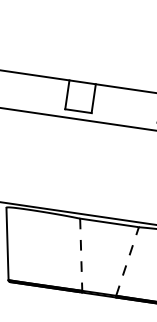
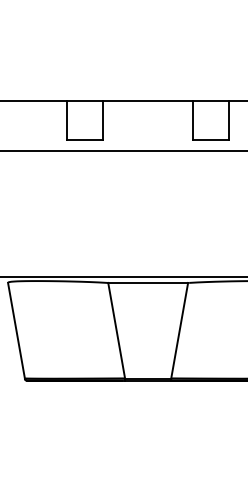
line: (81, 254) -> (116, 330), dashed -> solid
line: (127, 261) -> (179, 330), dashed -> solid

